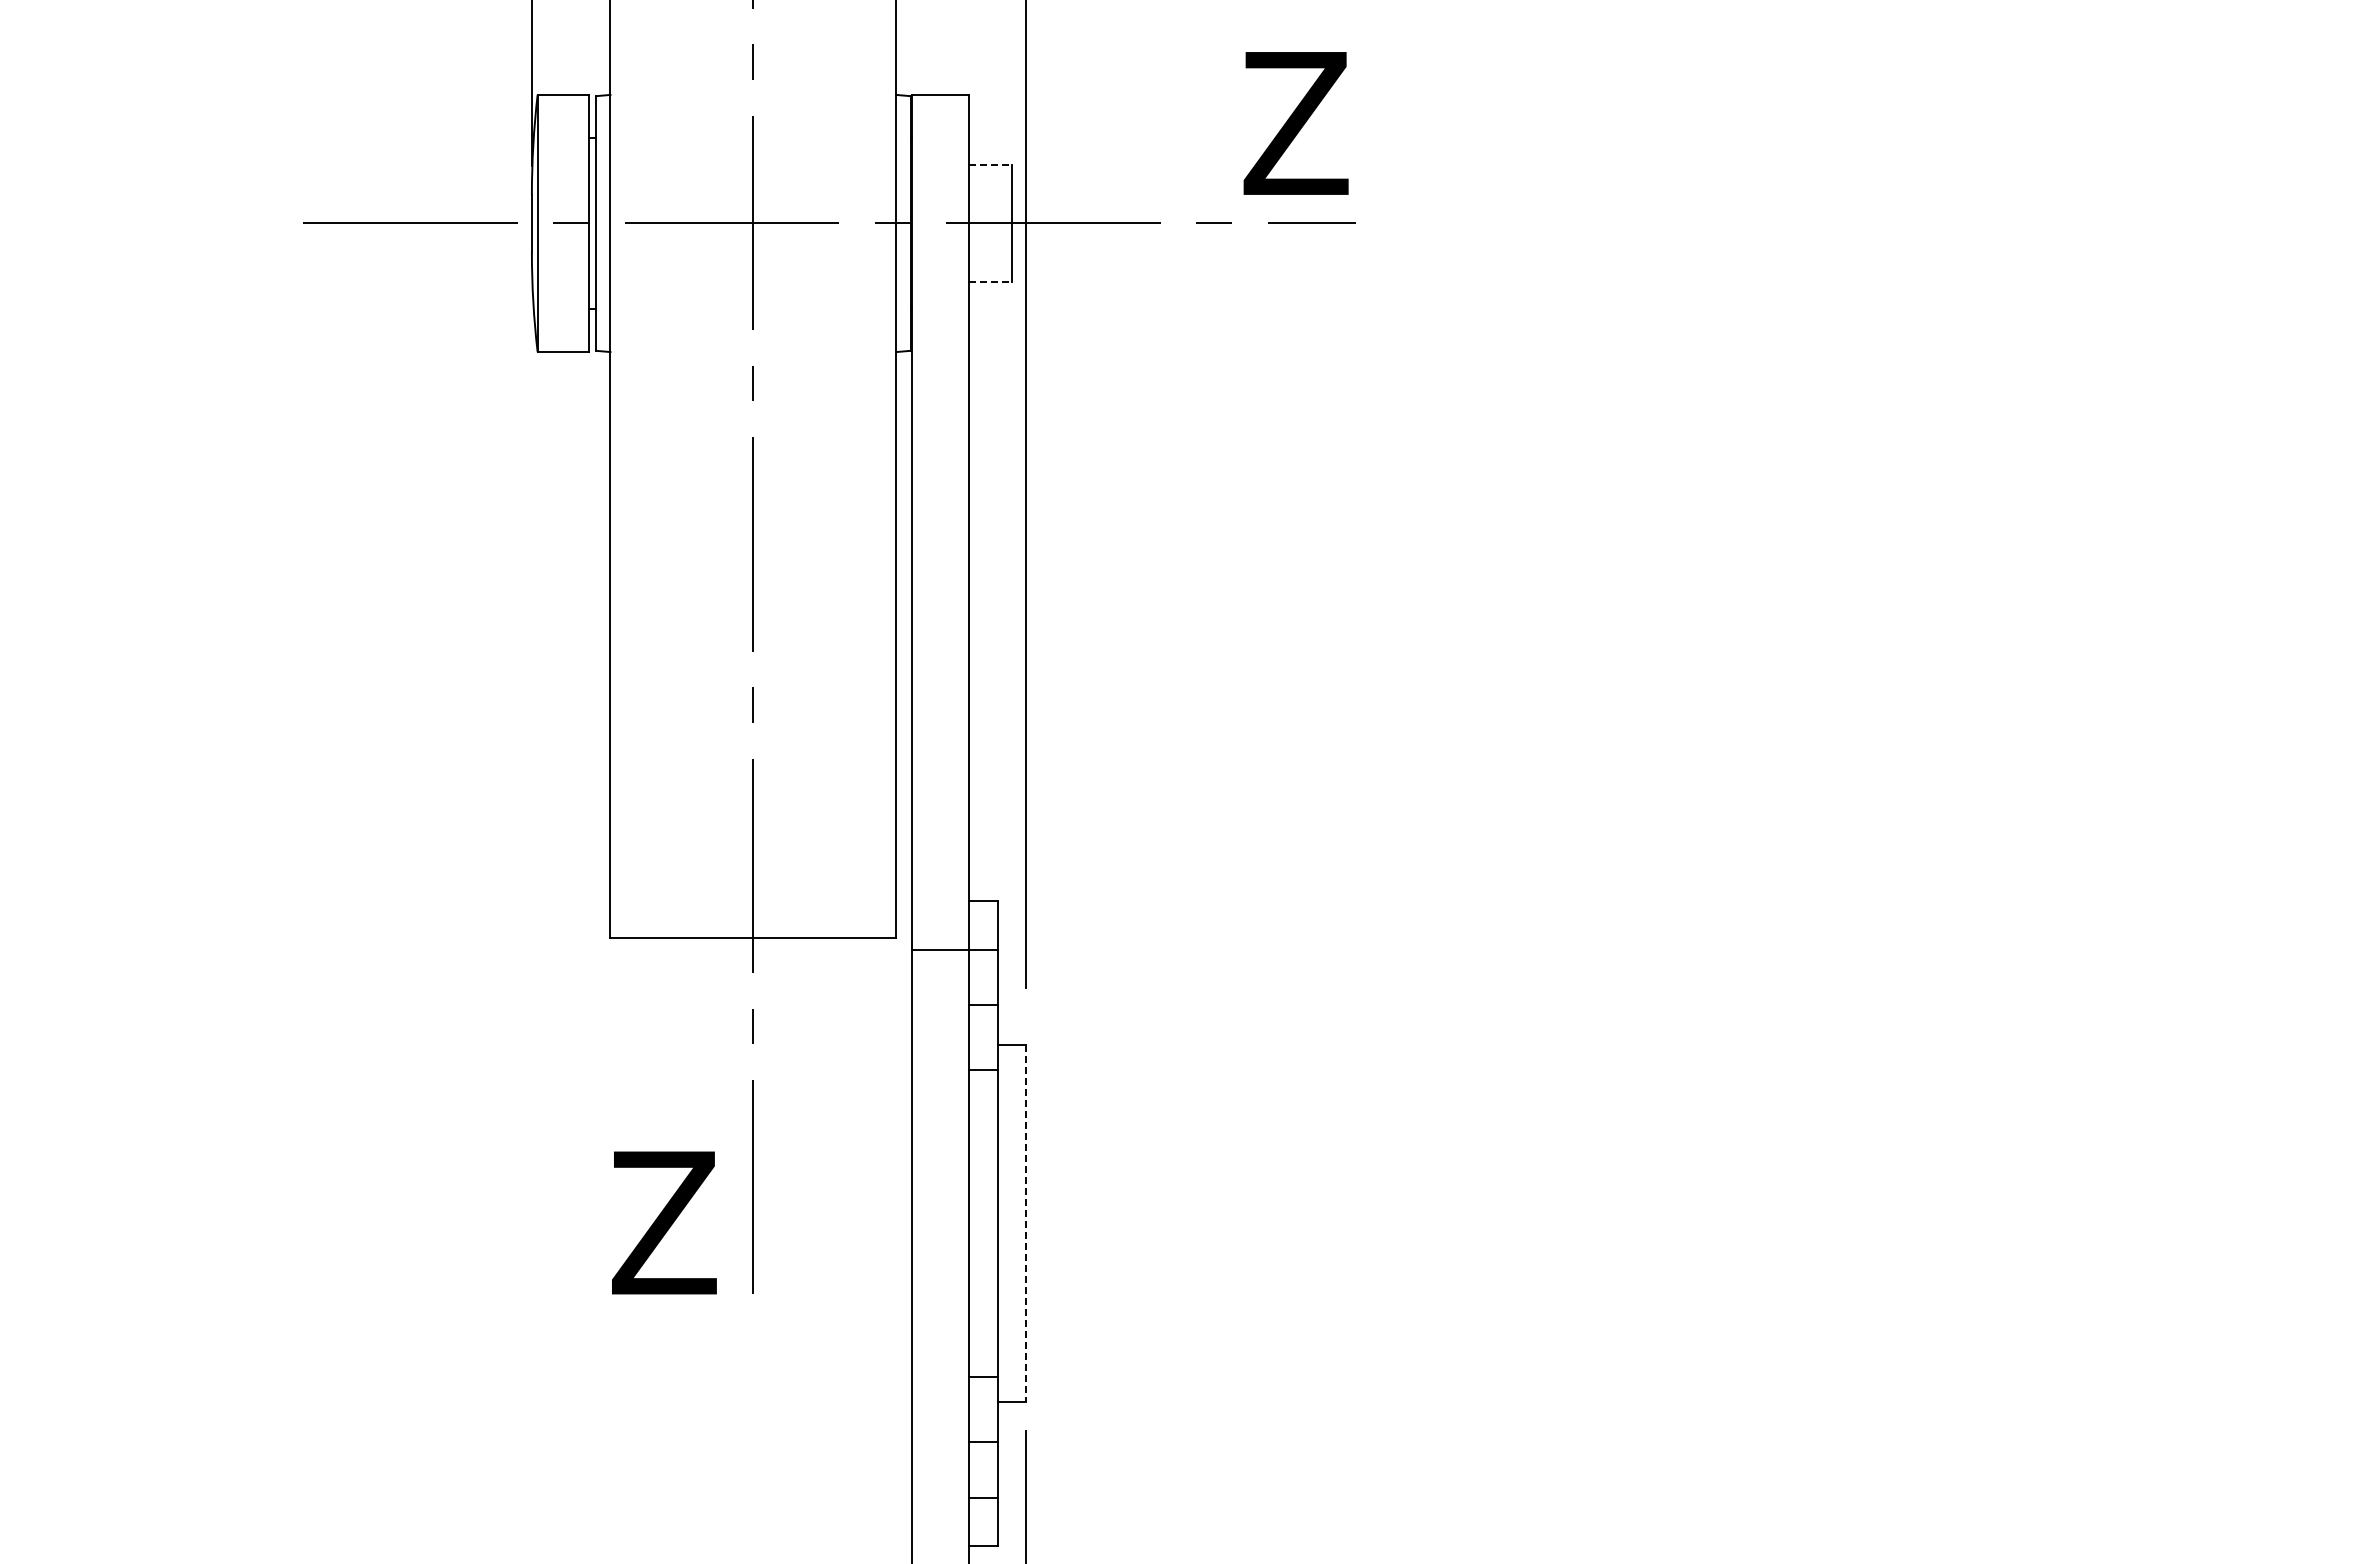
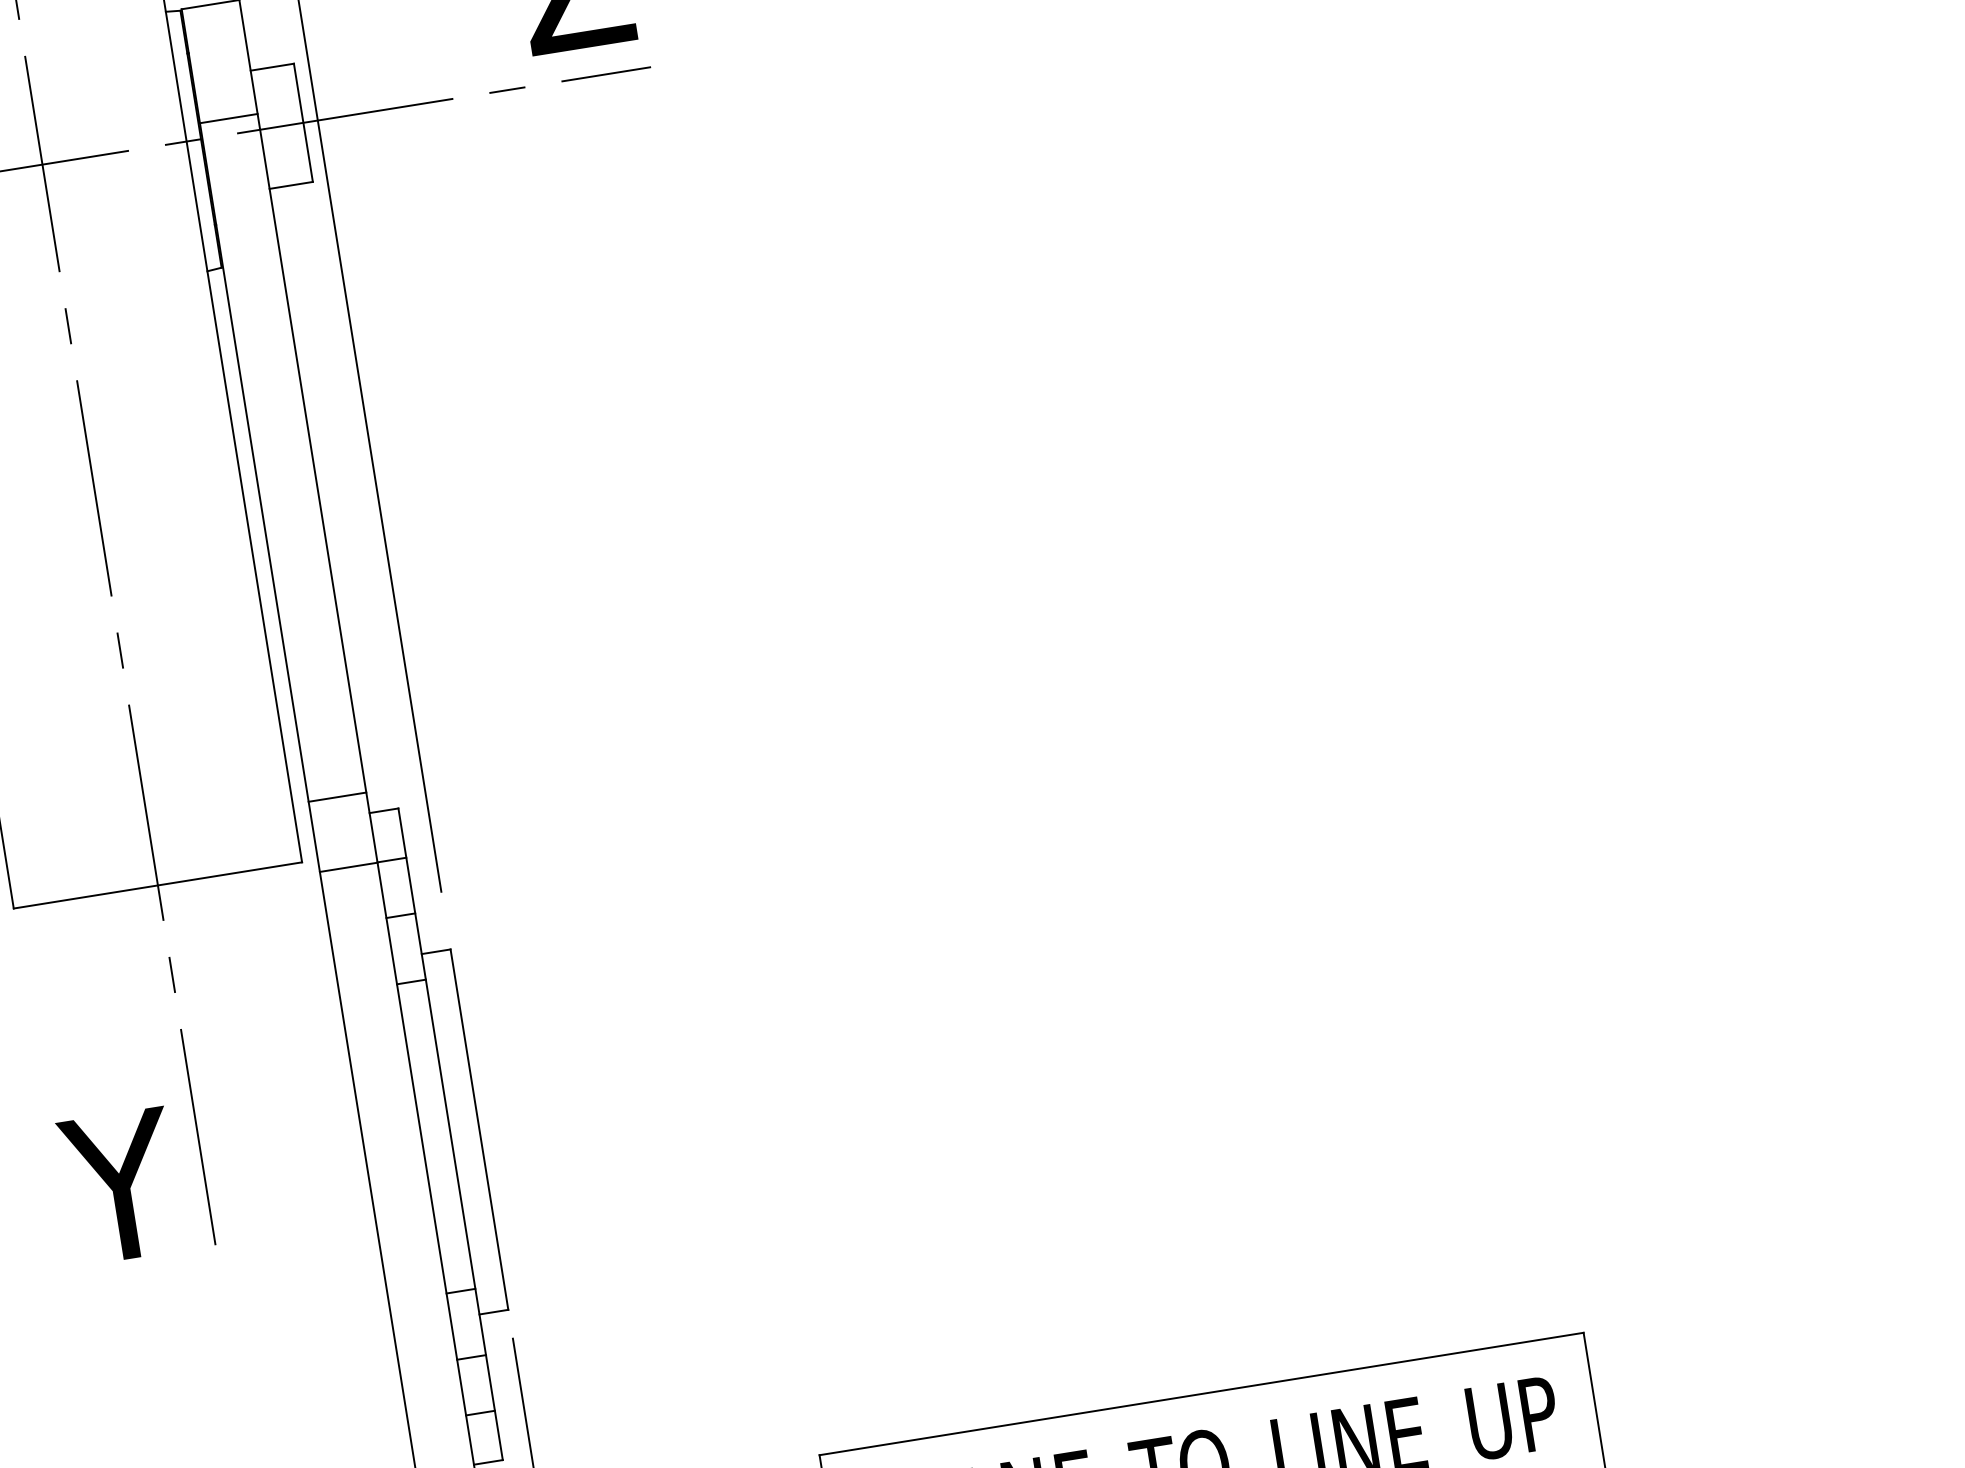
line: (991, 164) -> (273, 66), dashed -> solid
line: (940, 207) -> (228, 118), added
line: (991, 282) -> (292, 185), dashed -> solid
line: (940, 880) -> (337, 797), added
text: (668, 1222) -> (118, 1186), Z -> Y
line: (1026, 1223) -> (479, 1129), dashed -> solid

